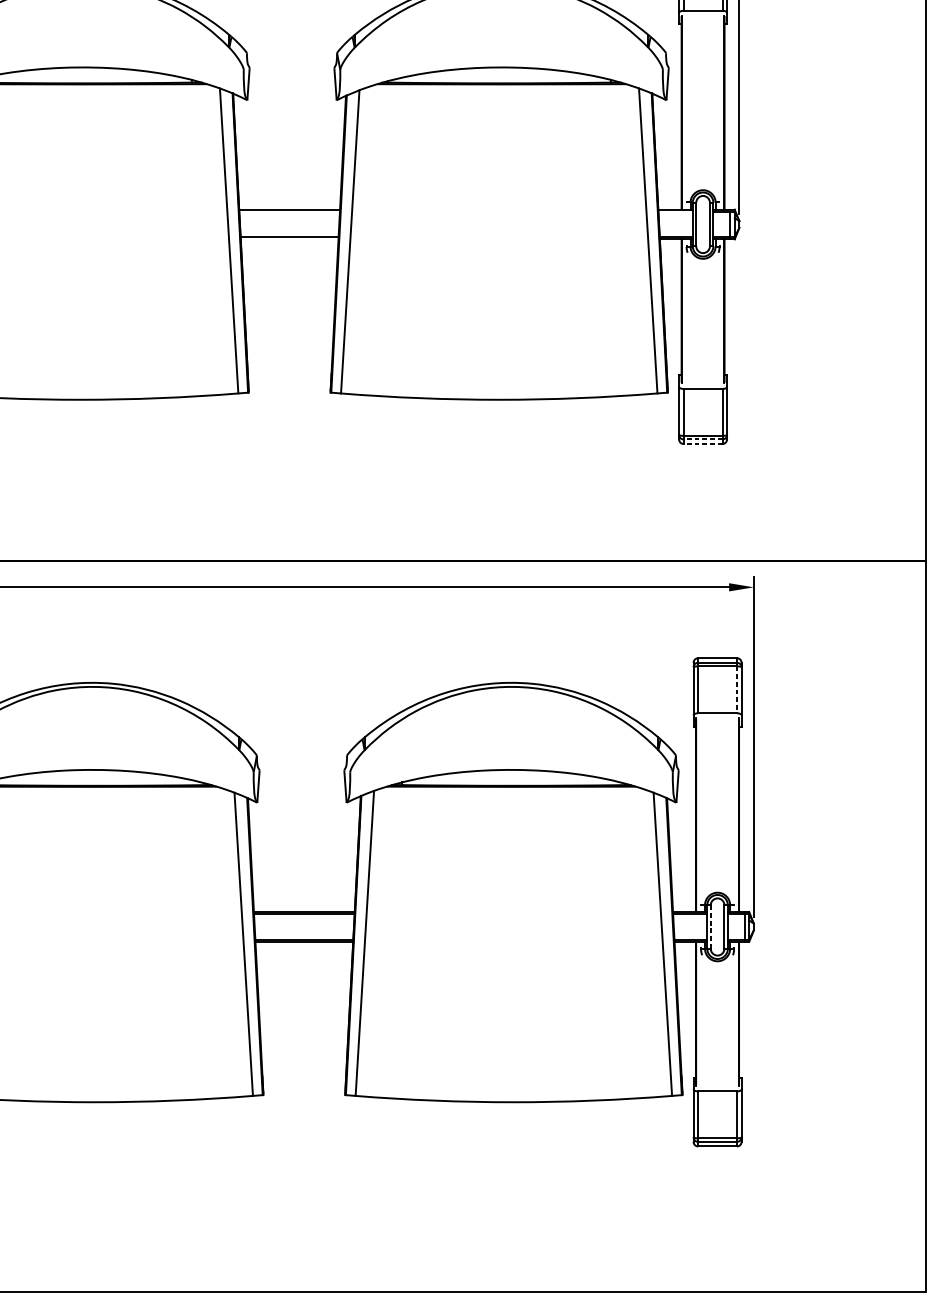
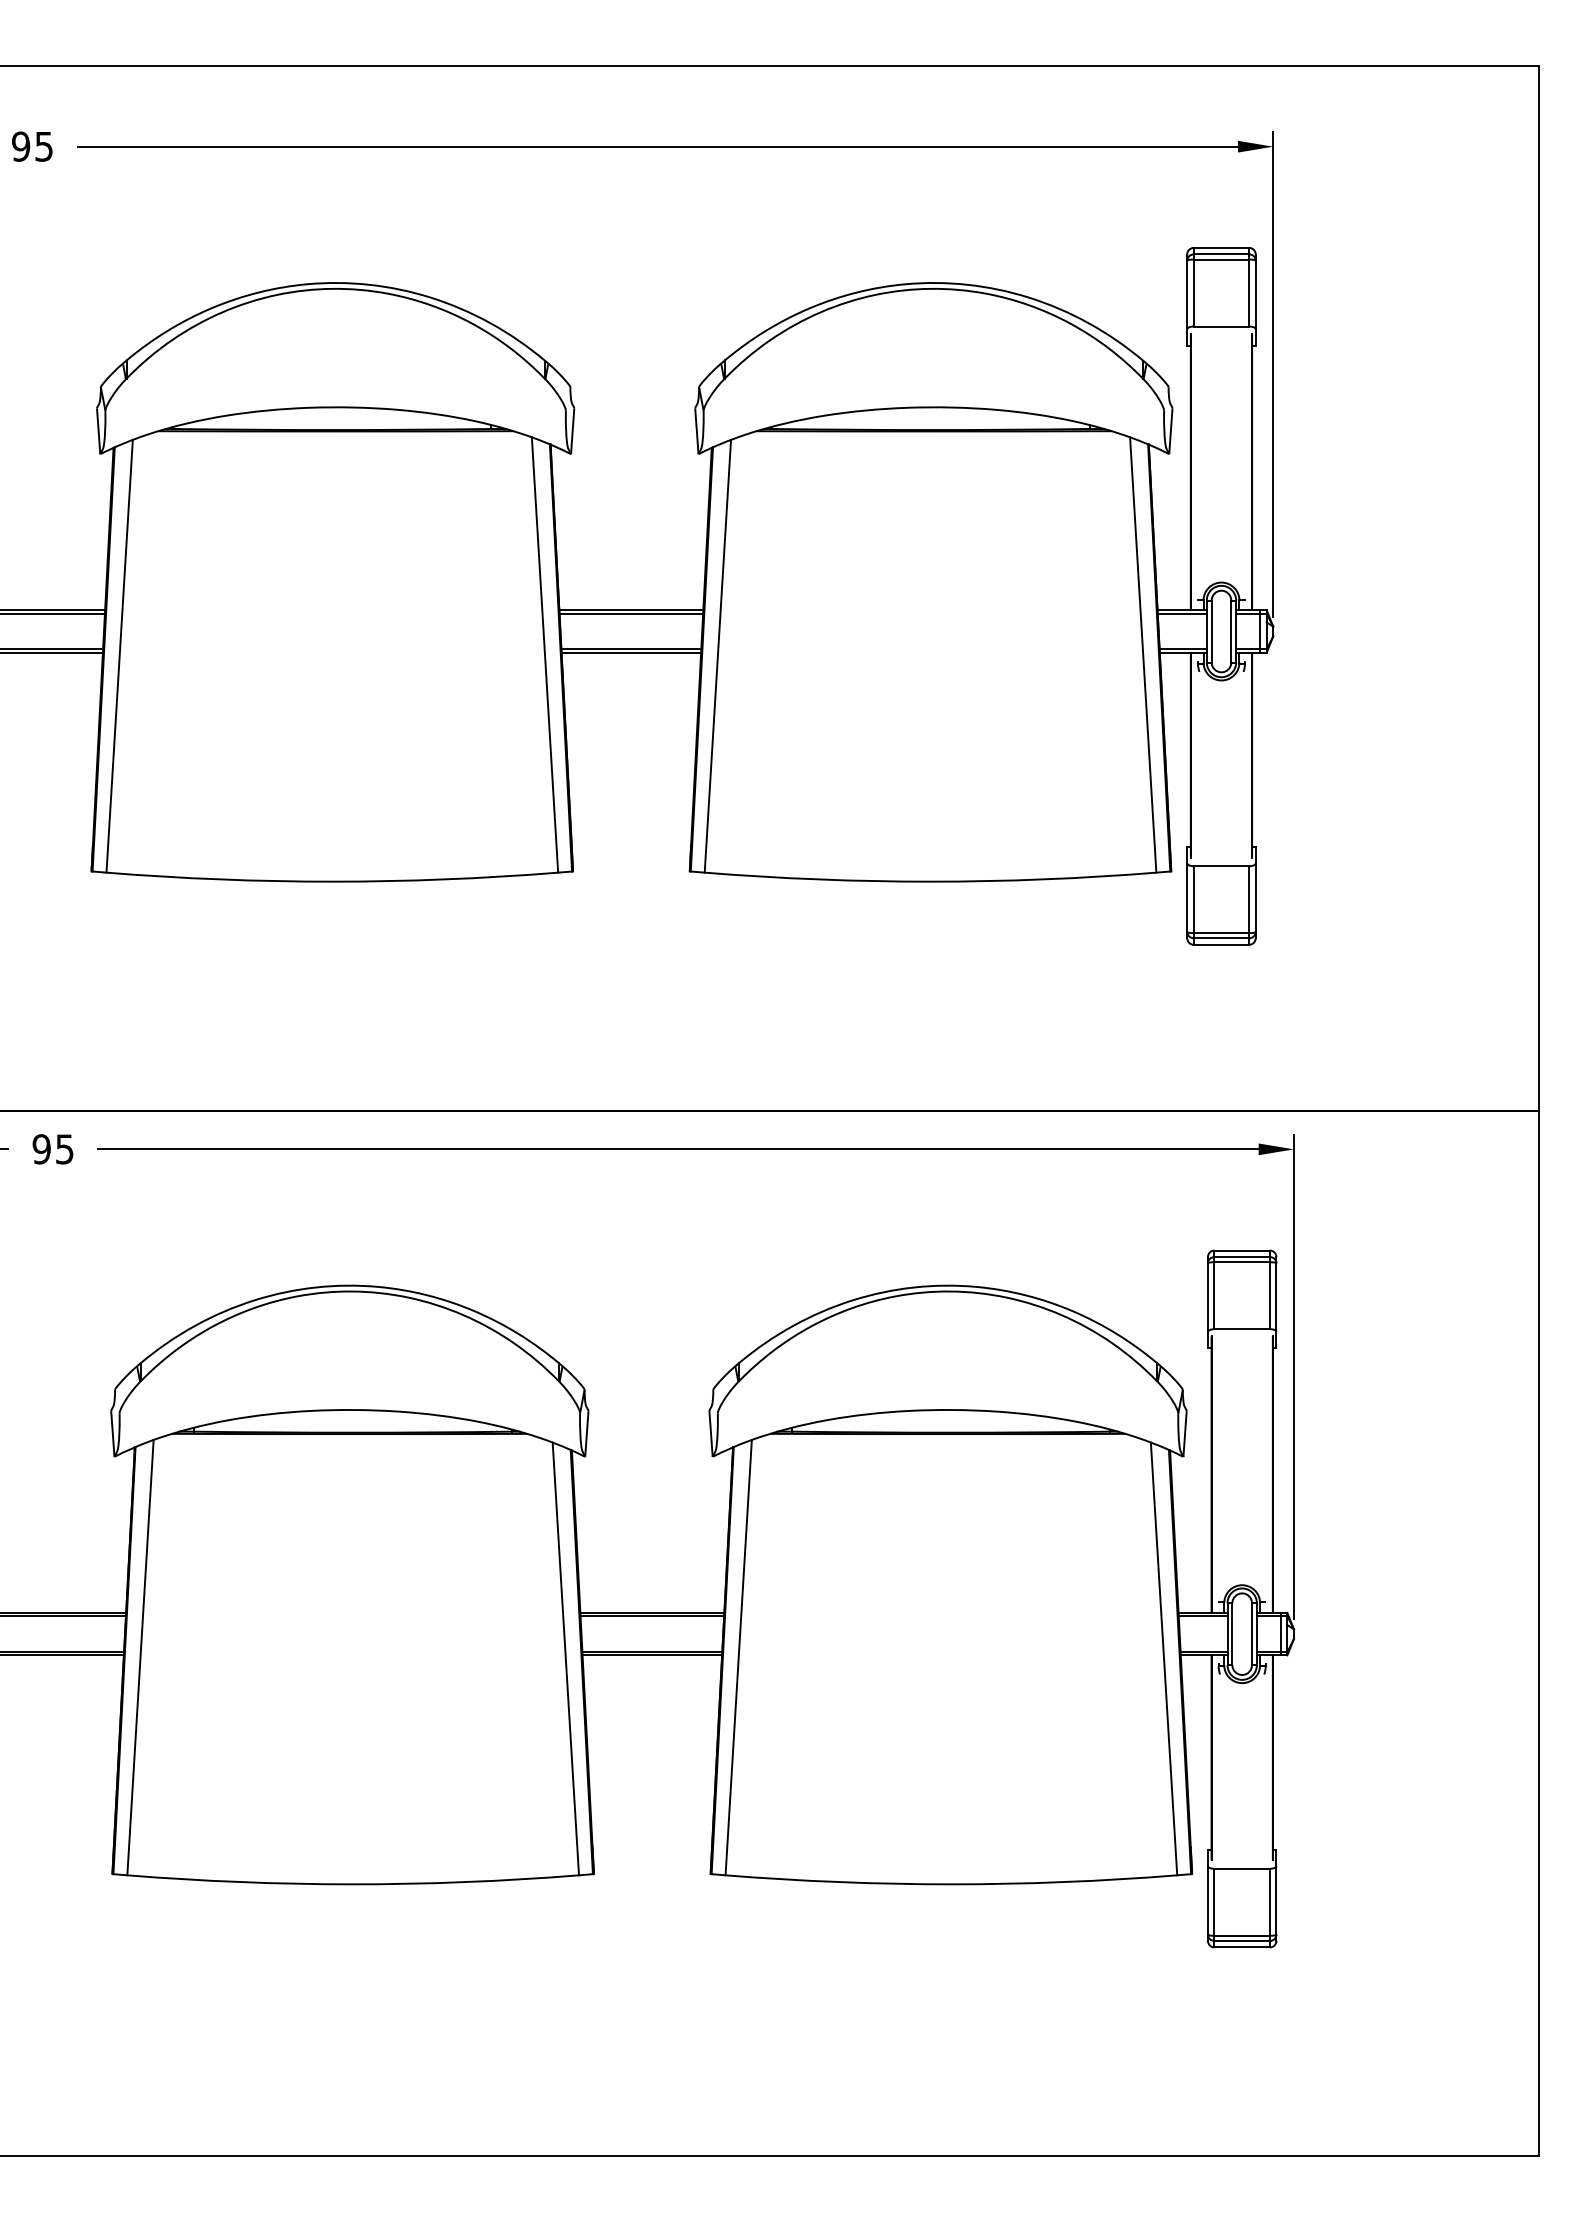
line: (289, 211) -> (631, 613), added
line: (675, 211) -> (1181, 613), added
line: (289, 239) -> (631, 652), added
line: (703, 439) -> (1221, 938), dashed -> solid
line: (703, 443) -> (1221, 944), dashed -> solid
line: (736, 690) -> (1269, 1296), dashed -> solid
line: (710, 927) -> (1232, 1634), dashed -> solid

